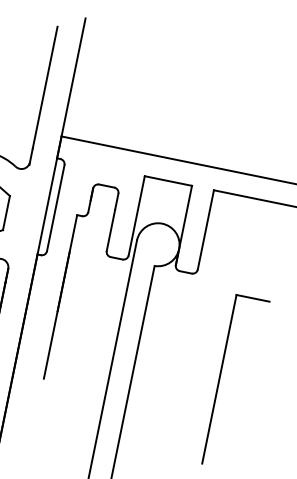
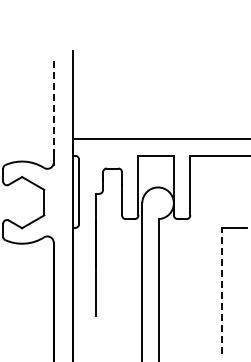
line: (44, 87) -> (53, 106), solid -> dashed
line: (218, 378) -> (221, 290), solid -> dashed

